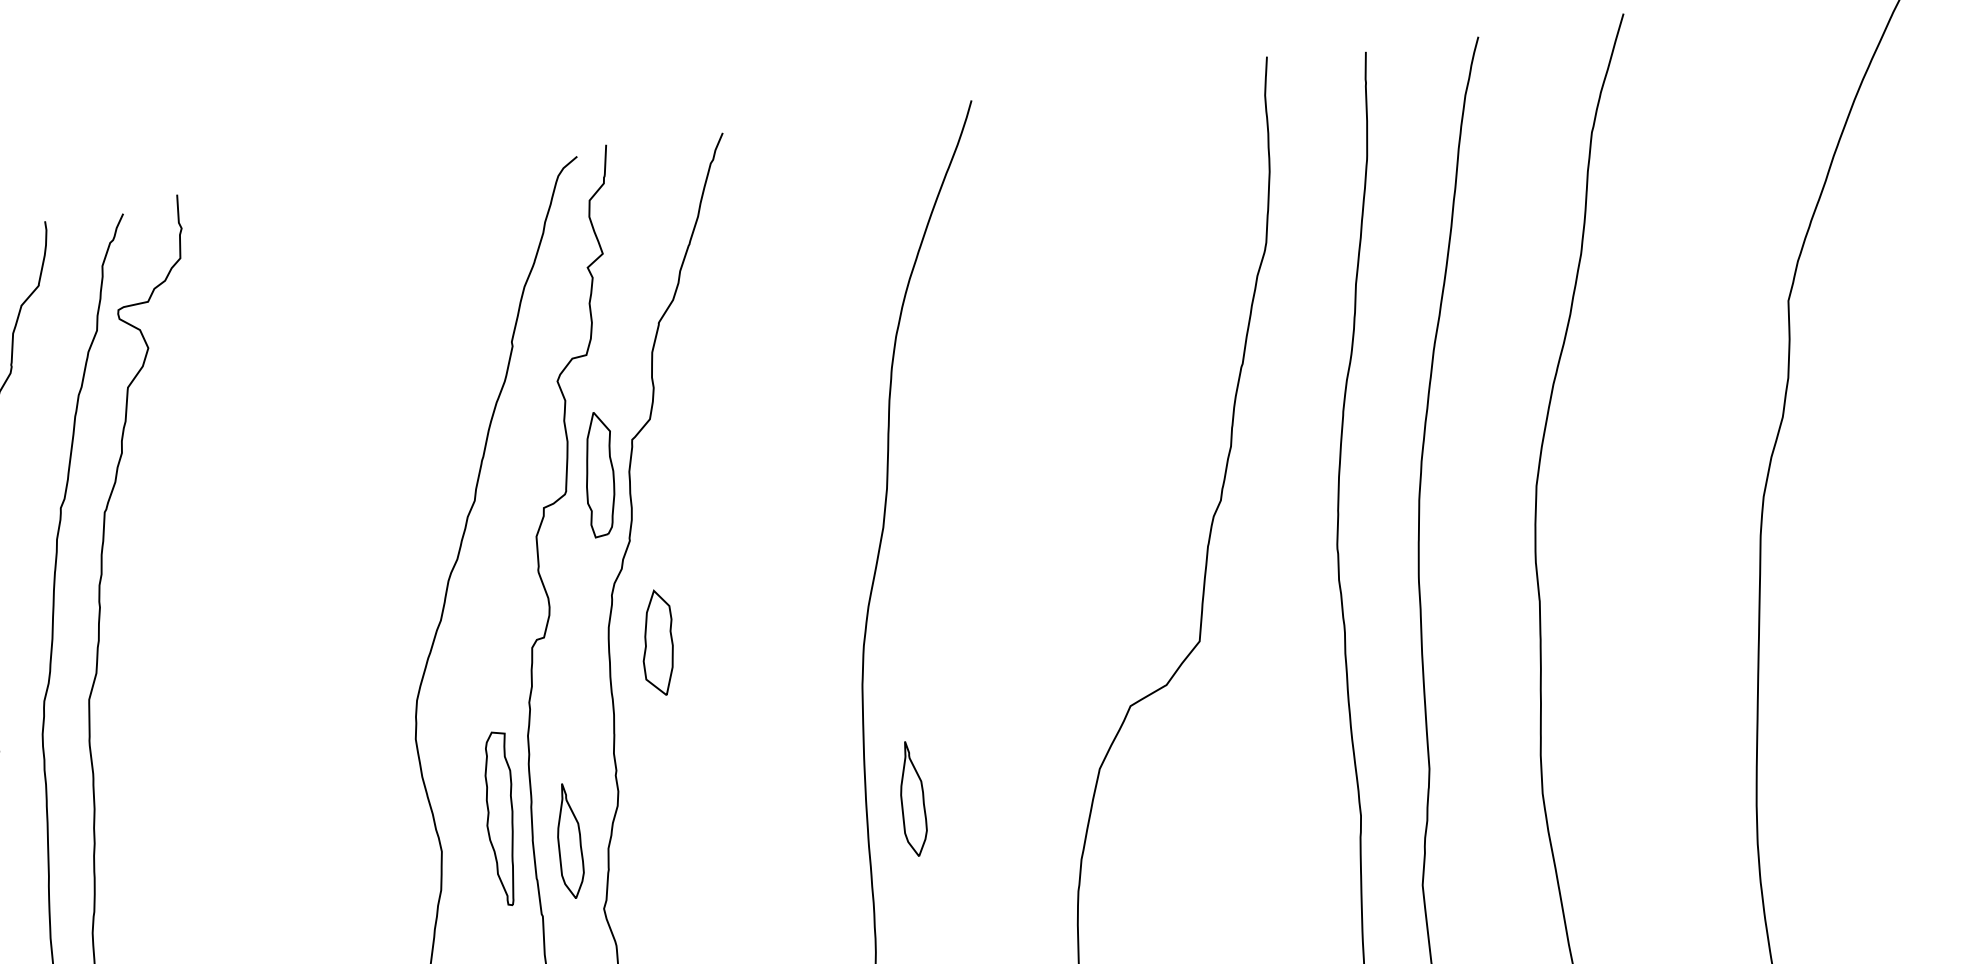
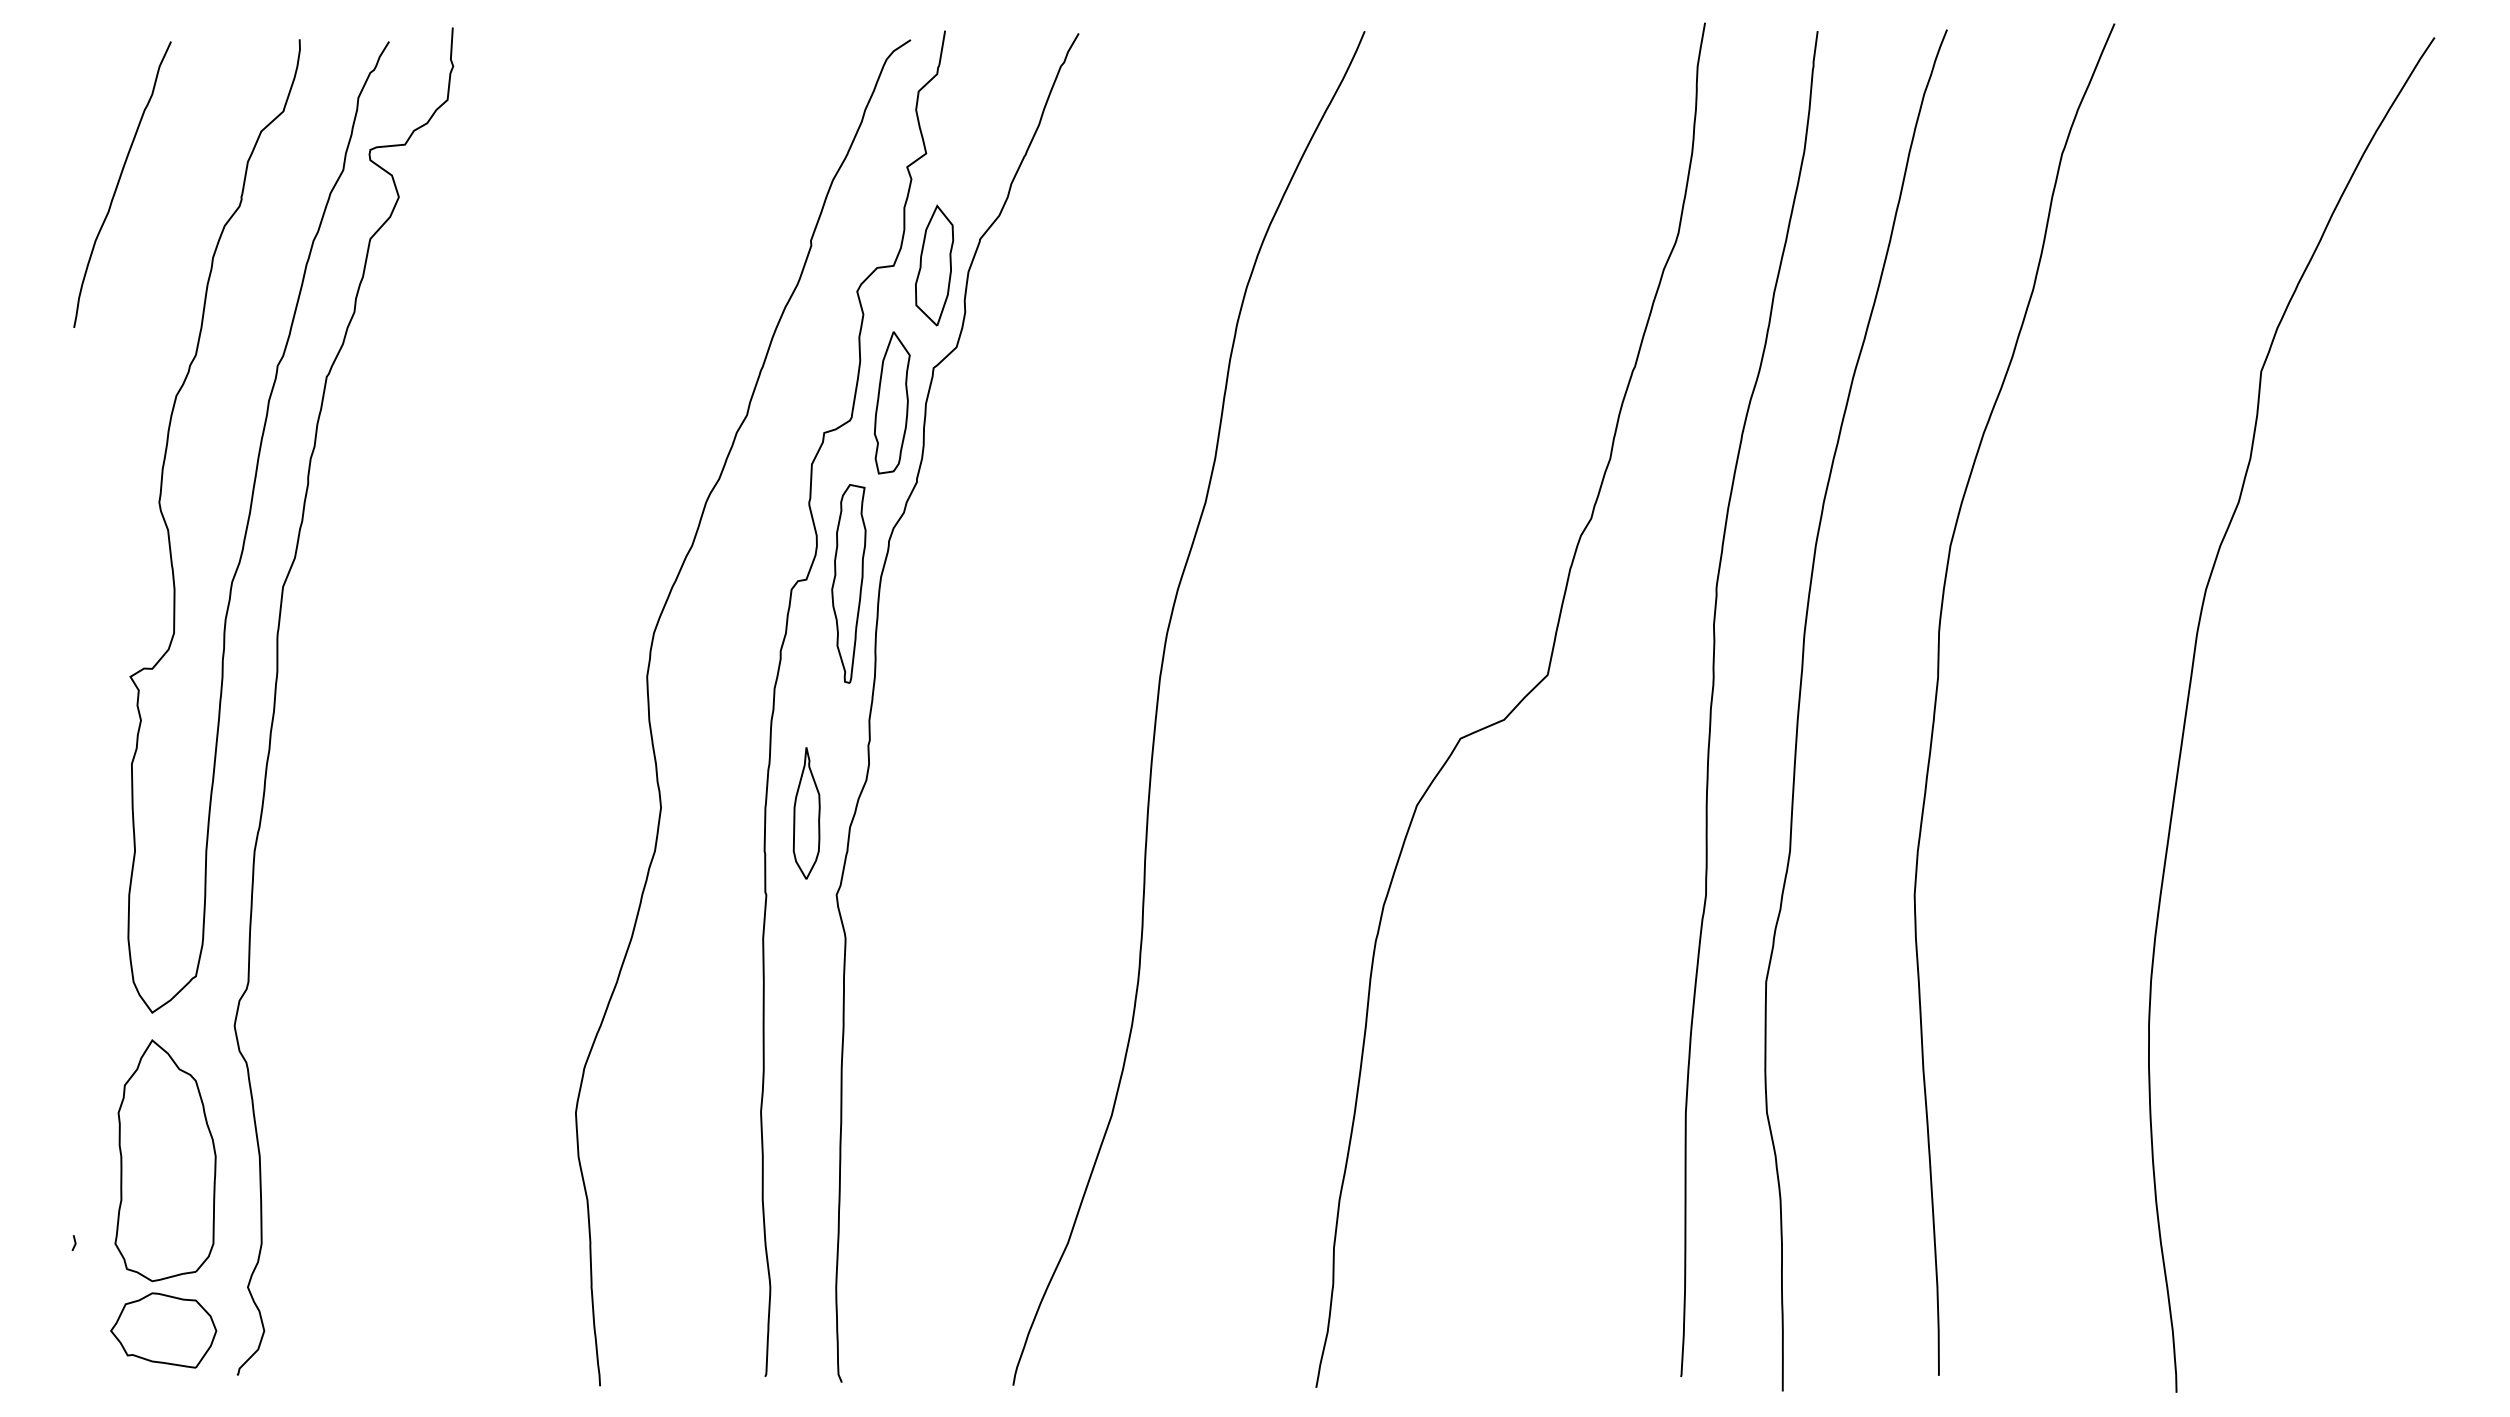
part: (657, 642) -> (934, 265), moved
part: (912, 799) -> (1200, 813), removed
part: (500, 818) -> (848, 583), moved

